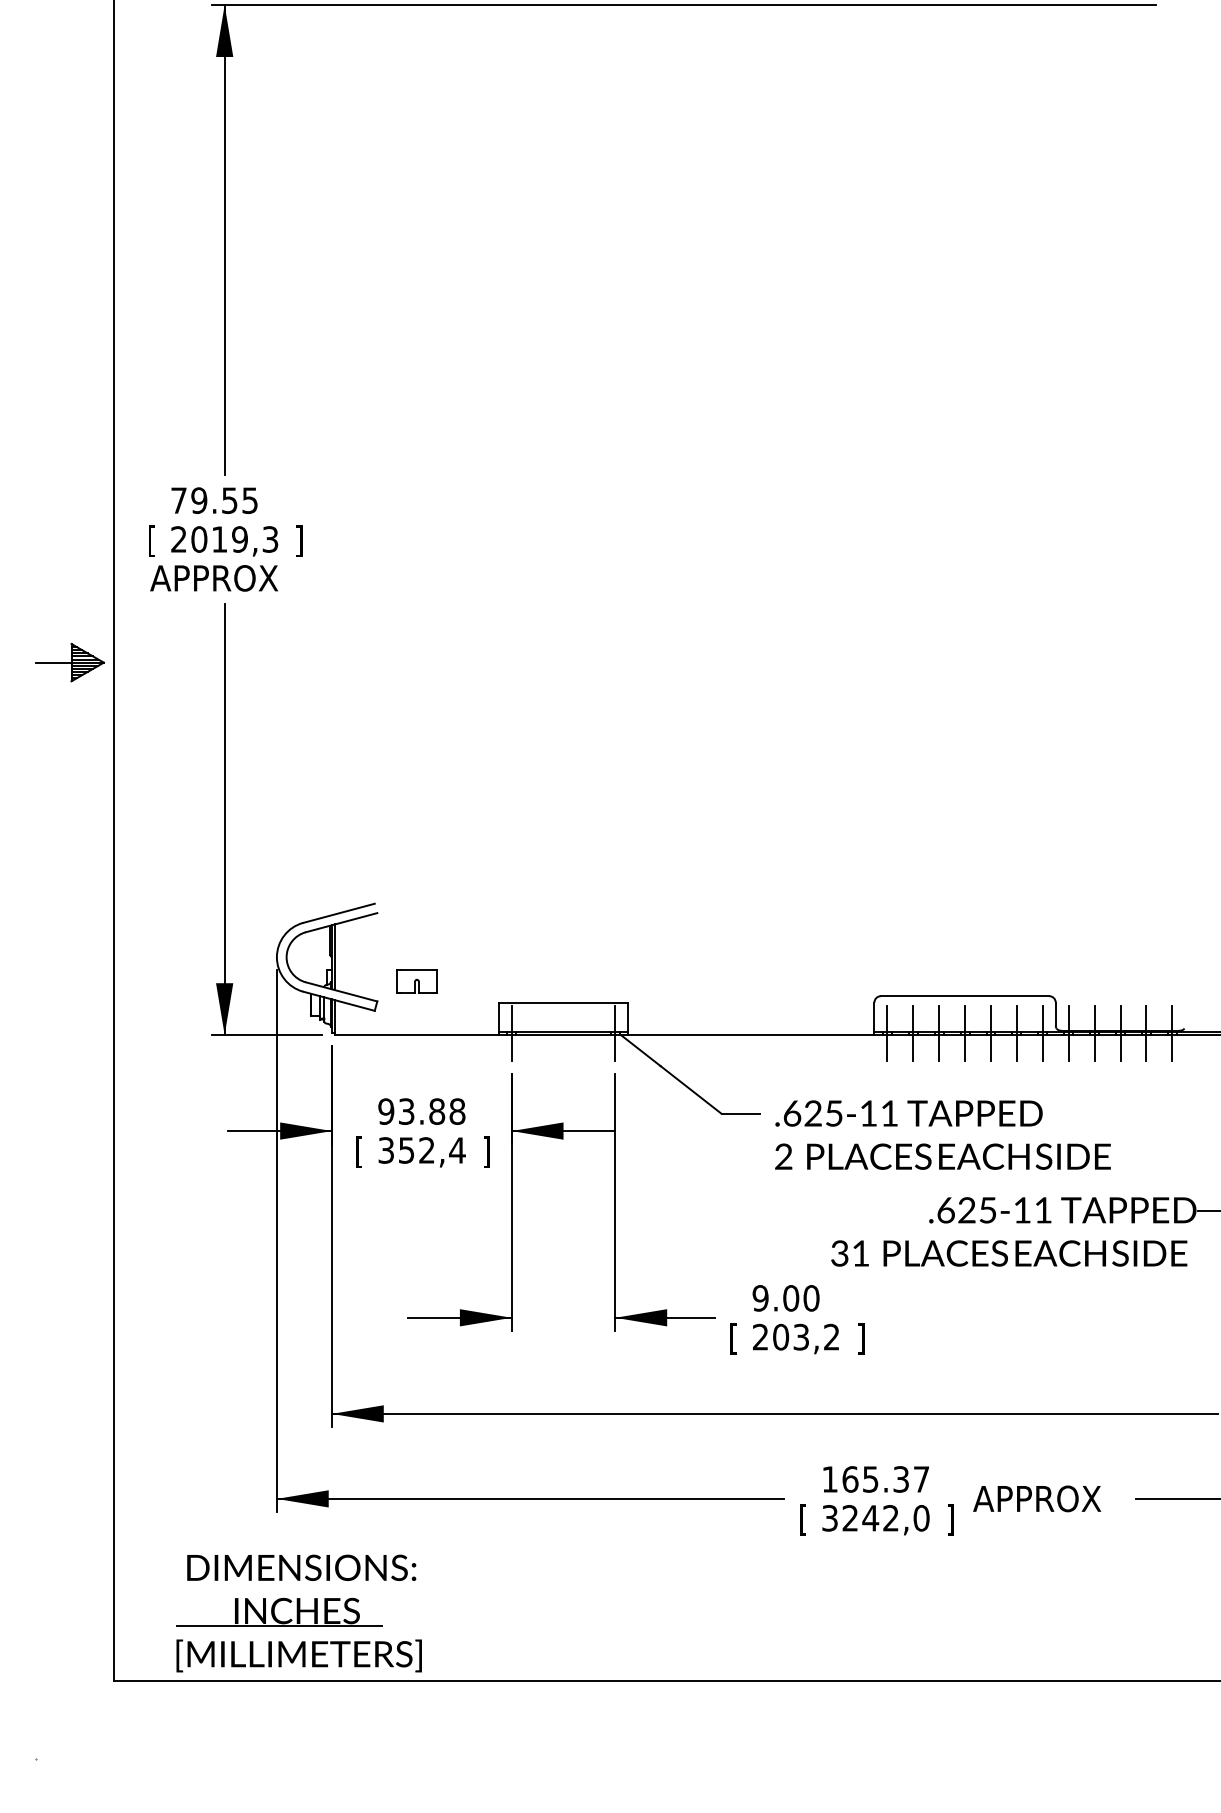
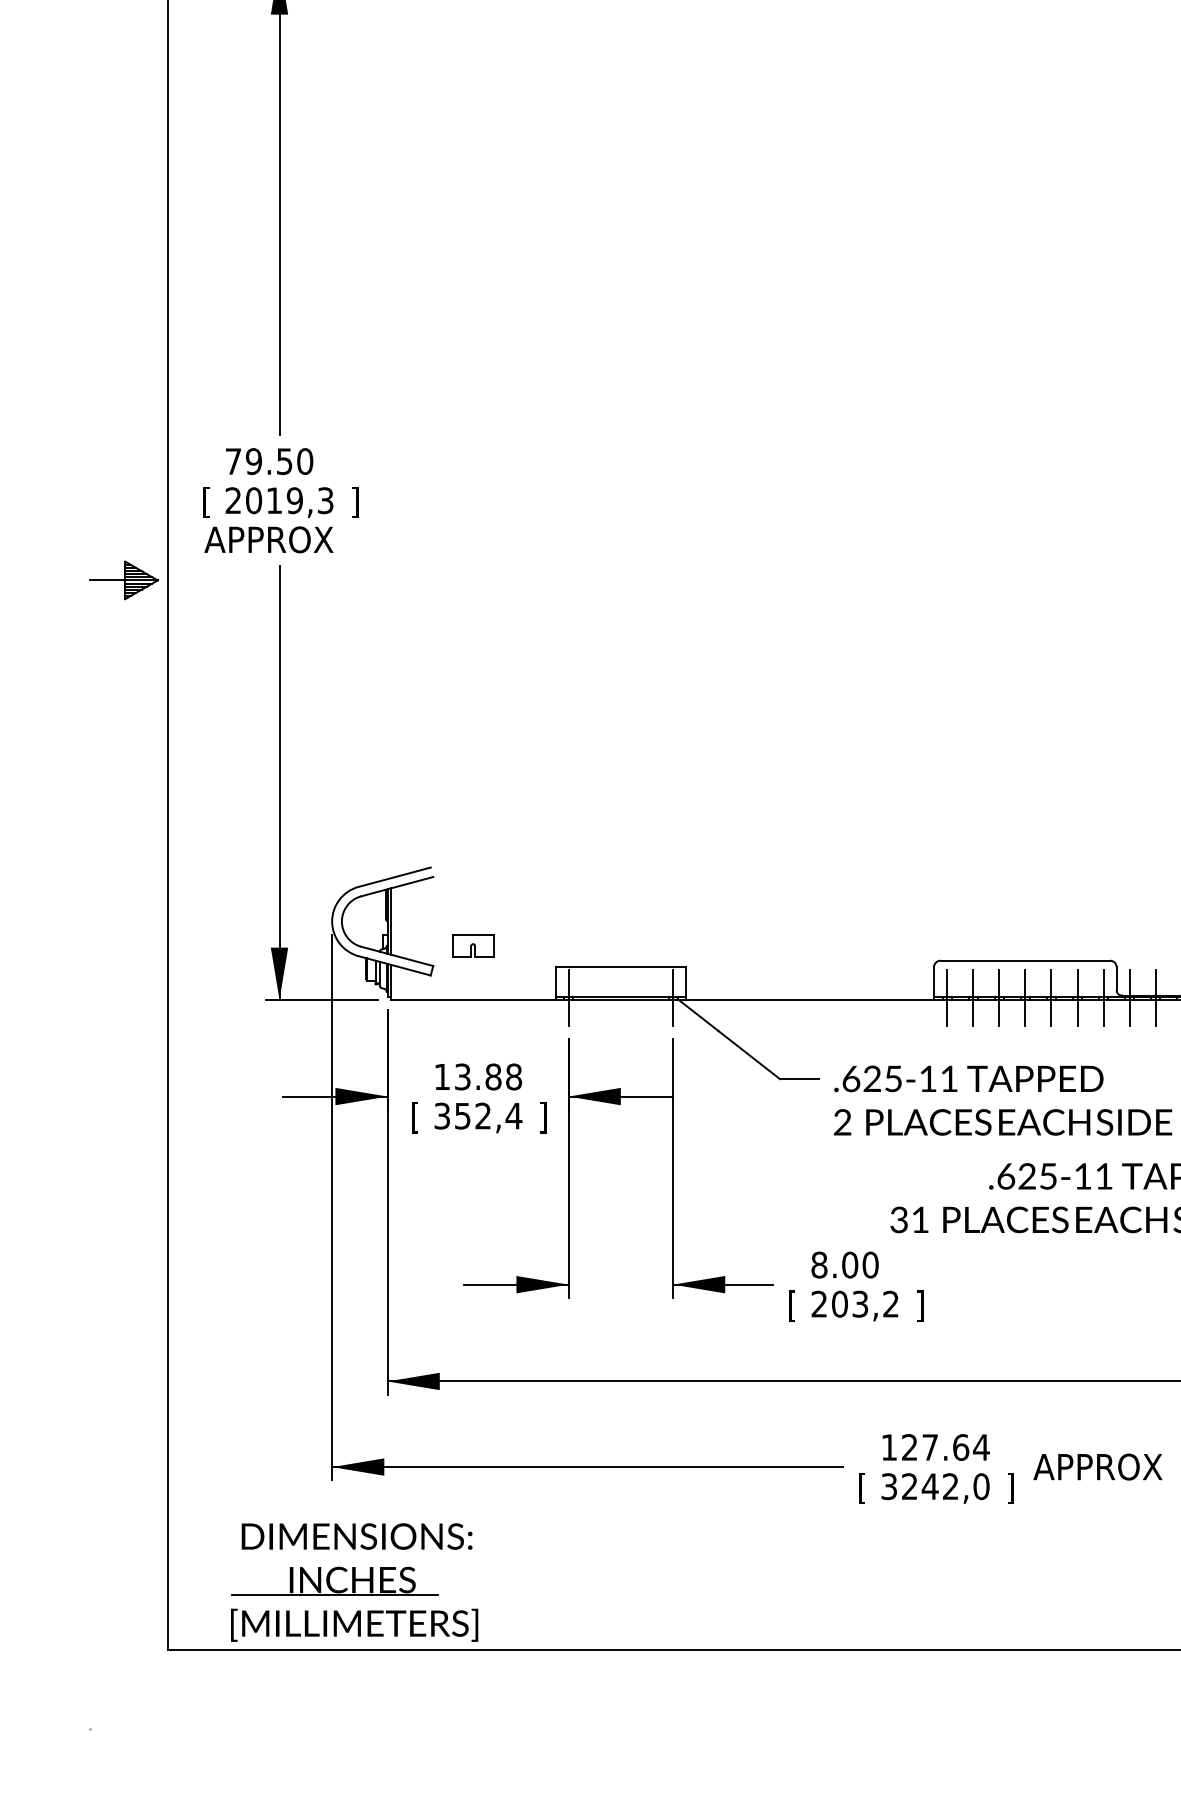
text: (250, 500) -> (305, 461), 79.55 -> 79.50
part: (69, 662) -> (123, 580), moved
text: (386, 1111) -> (442, 1076), 93.88 -> 13.88
text: (760, 1298) -> (819, 1265), 9.00 -> 8.00
text: (885, 1479) -> (945, 1447), 165.37 -> 127.64

